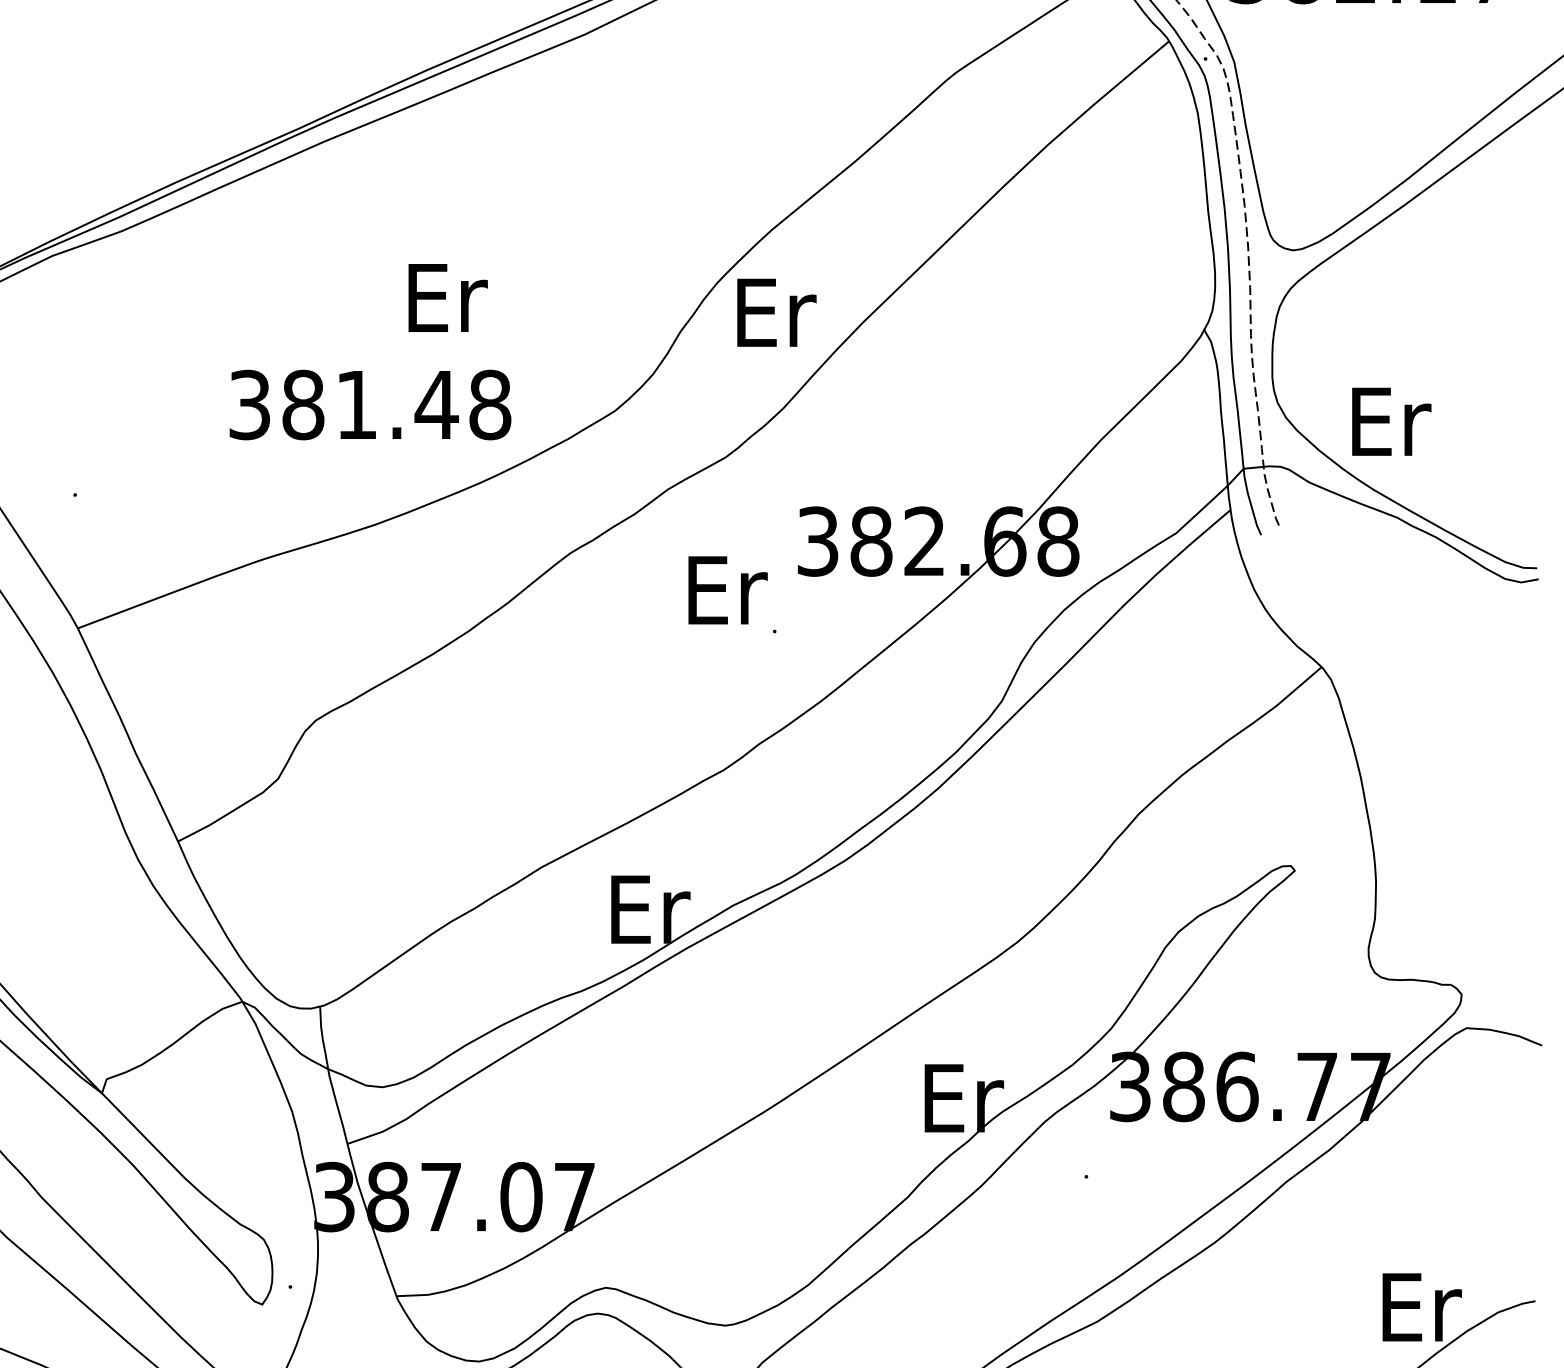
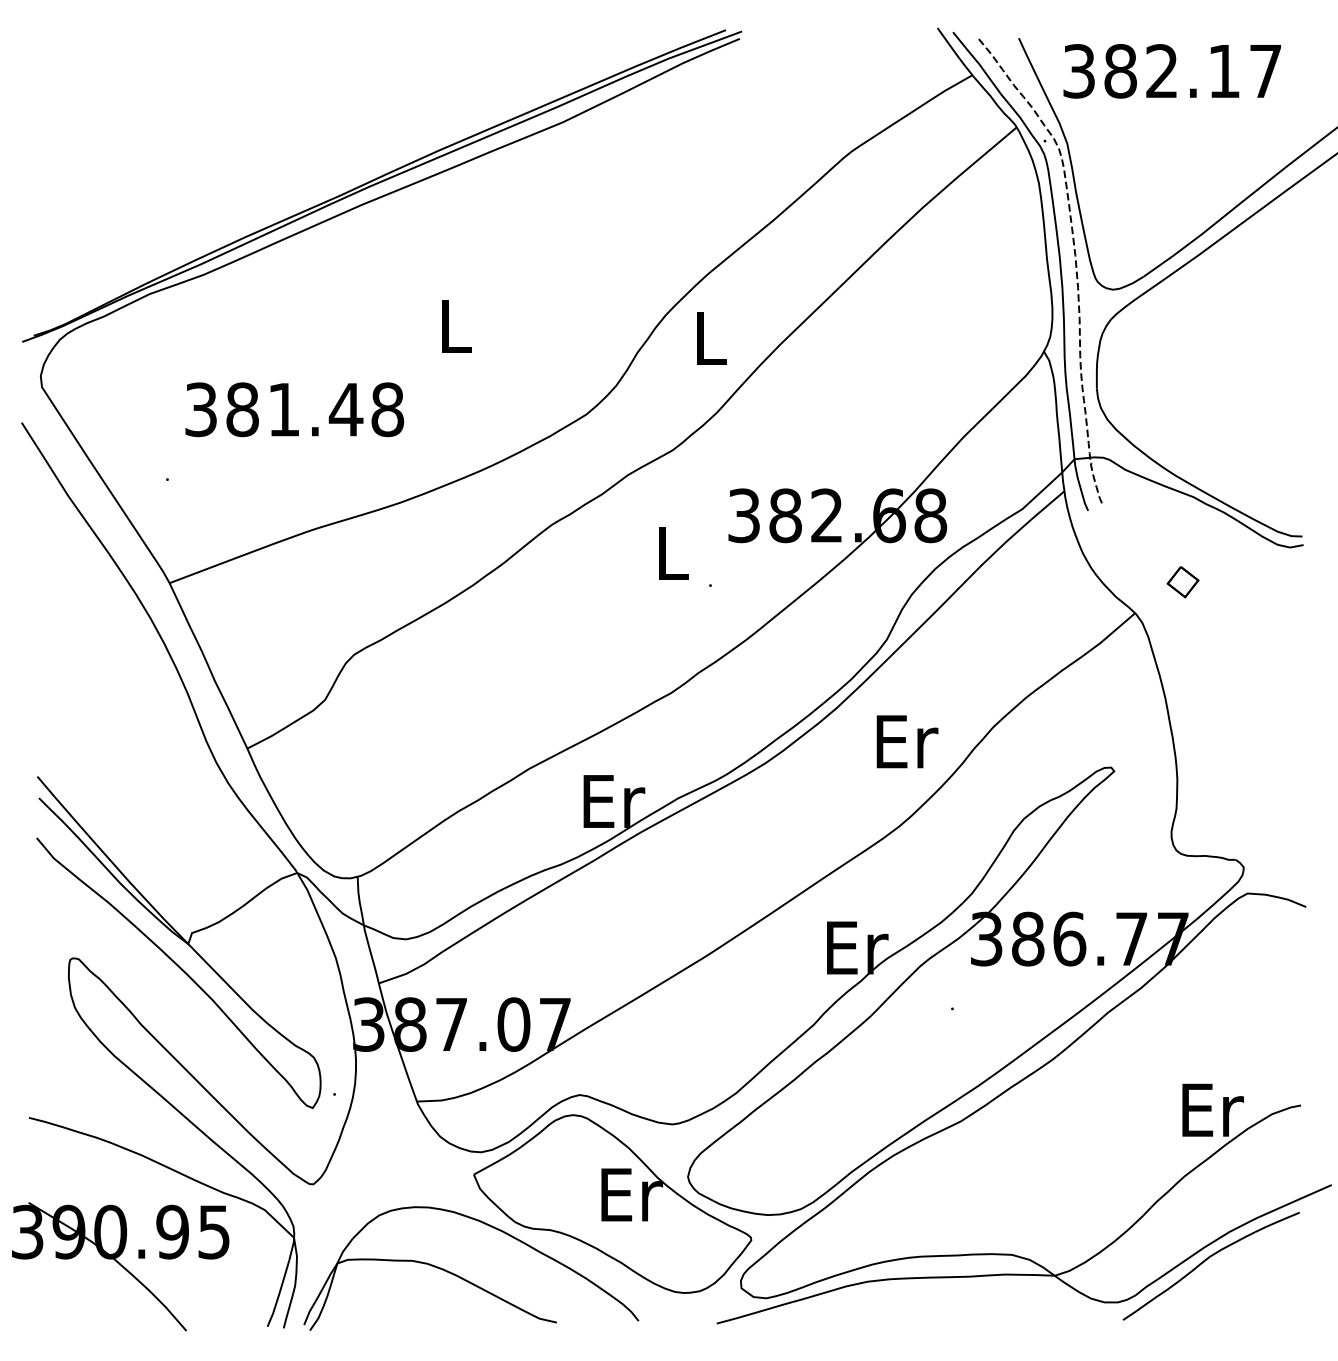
text: (447, 297) -> (456, 326), Er -> L
text: (775, 311) -> (711, 337), Er -> L
text: (370, 404) -> (294, 409), moved
text: (1391, 421) -> (907, 741), moved
text: (728, 590) -> (674, 553), Er -> L
part: (1382, 627) -> (1182, 582), added

